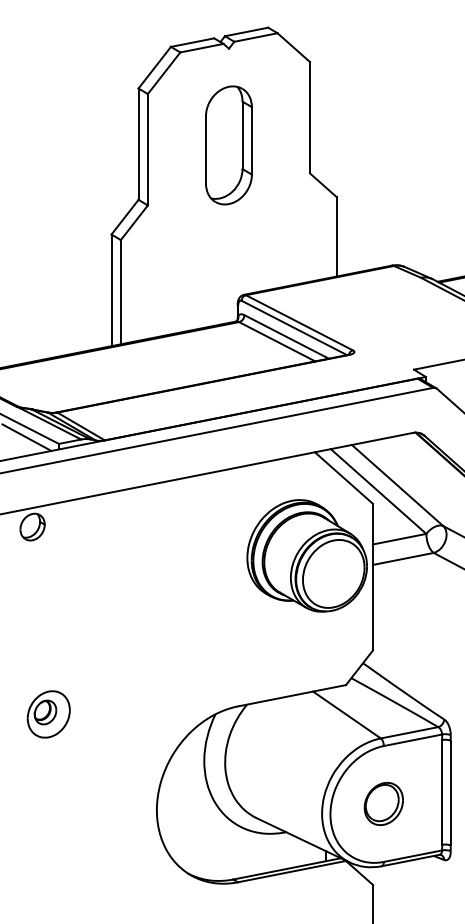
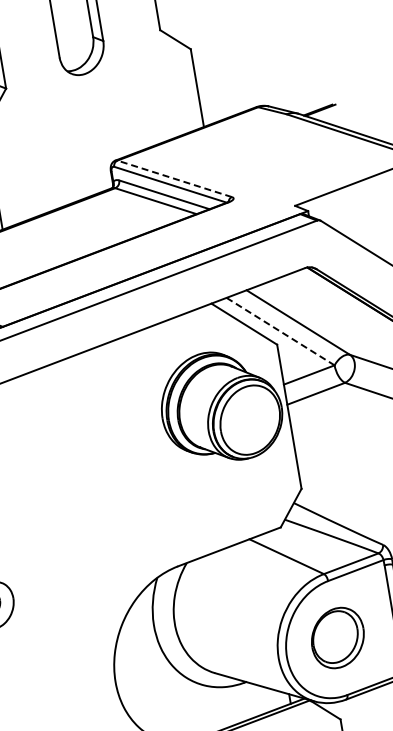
line: (299, 322) -> (174, 178), solid -> dashed
line: (378, 491) -> (280, 331), solid -> dashed
part: (383, 803) -> (337, 637), size x1.4

